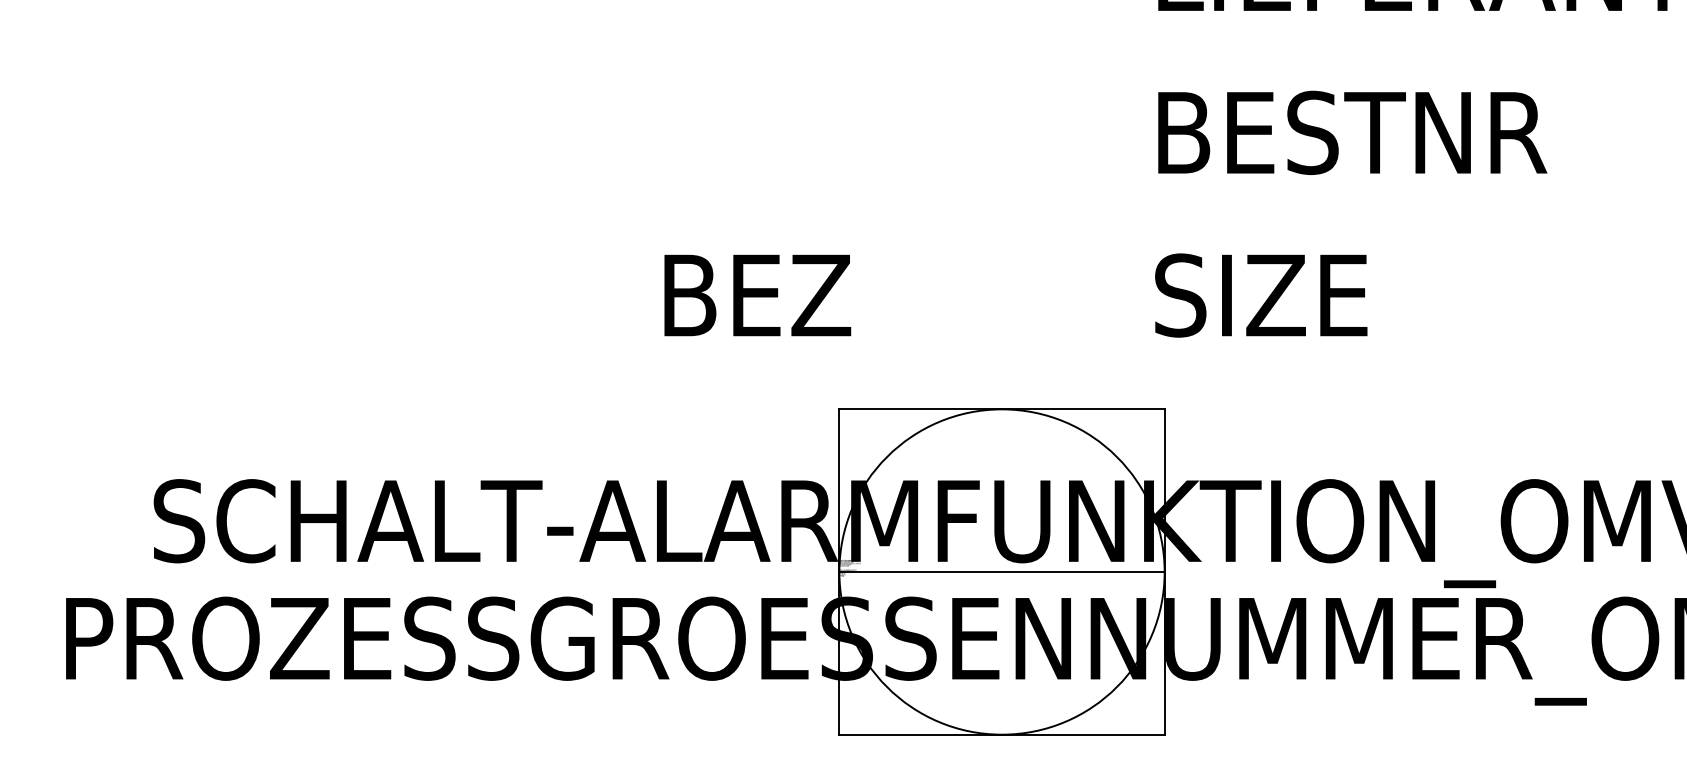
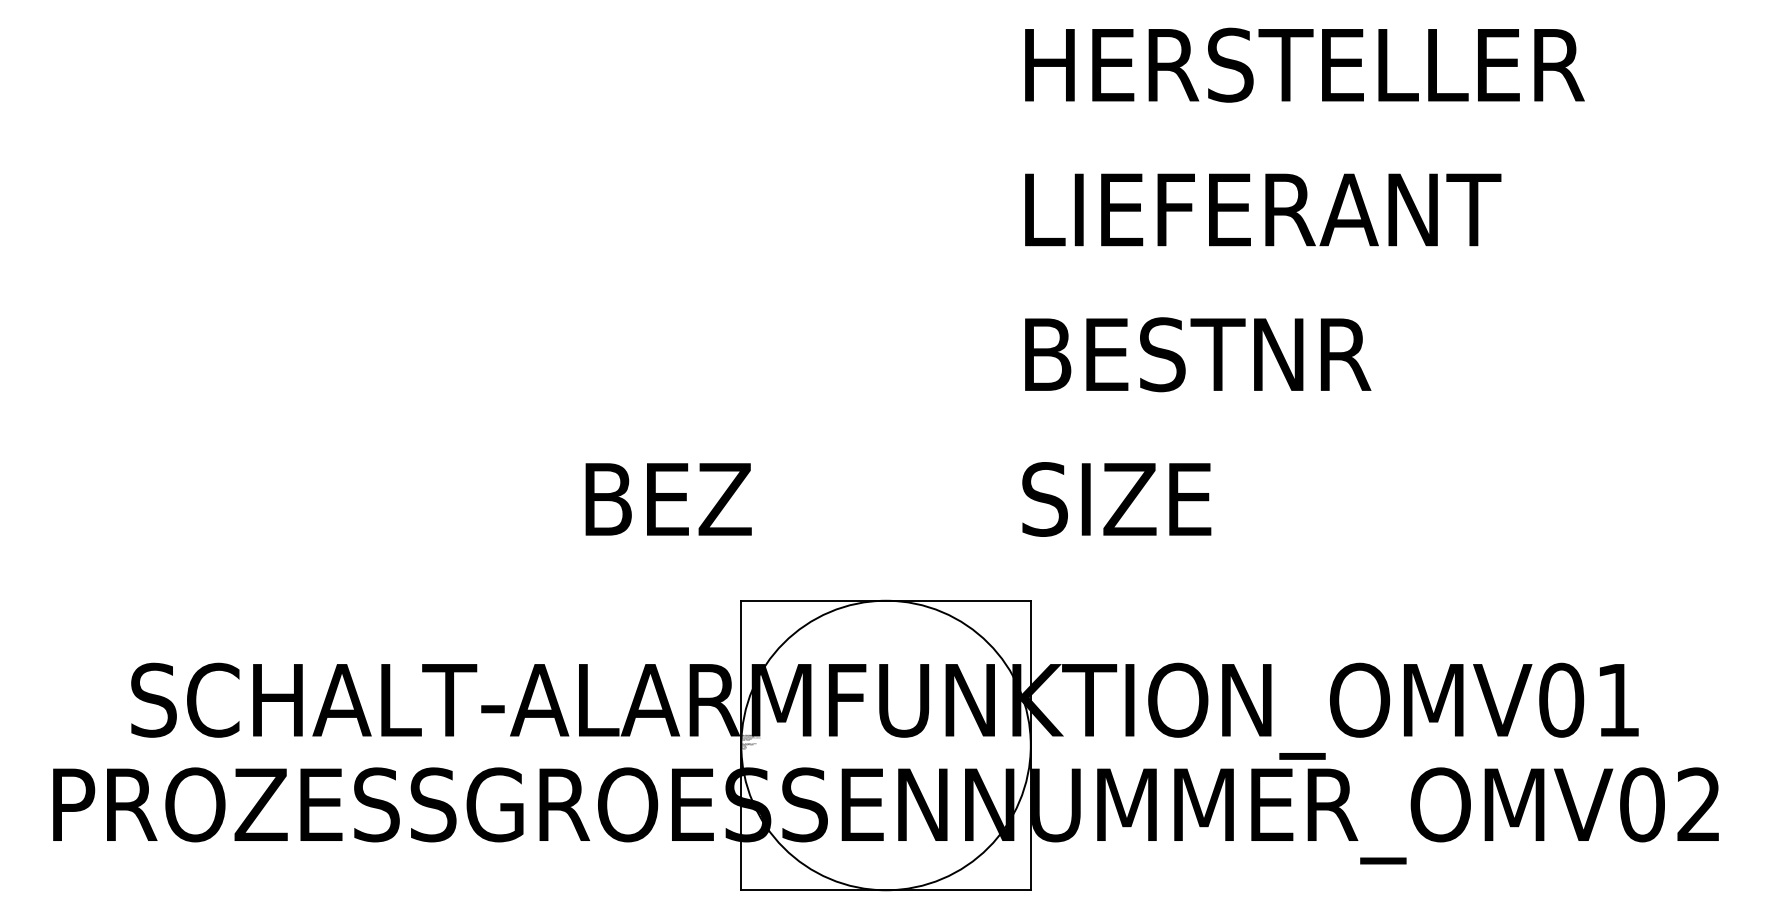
line: (1001, 572) -> (885, 745), removed

